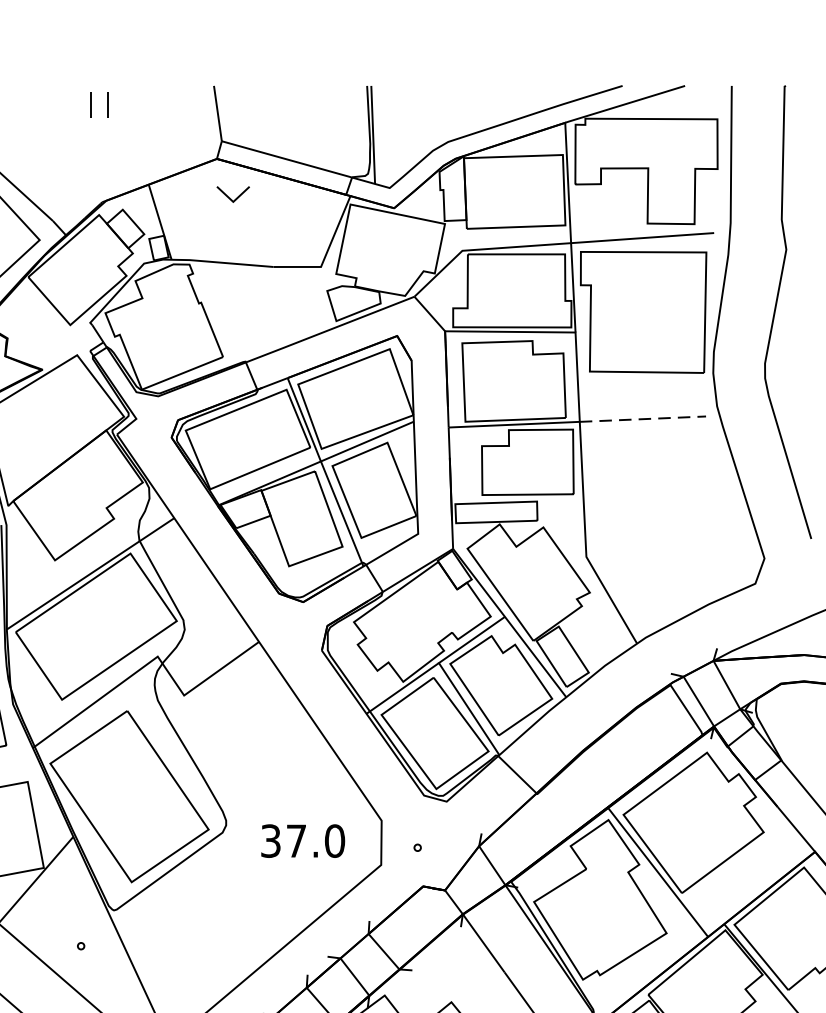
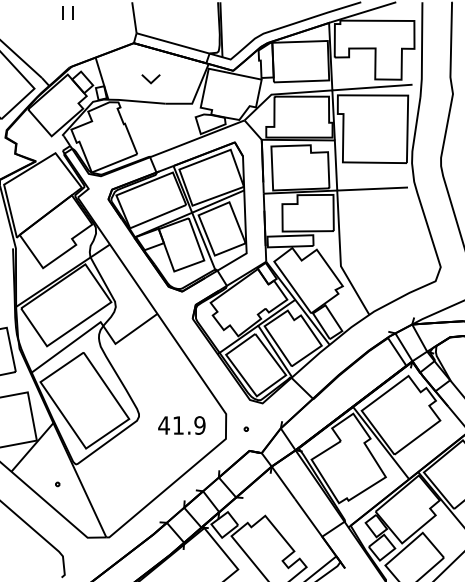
part: (232, 195) -> (150, 79), moved
line: (644, 419) -> (373, 189), dashed -> solid
text: (301, 841) -> (181, 425), 37.0 -> 41.9

